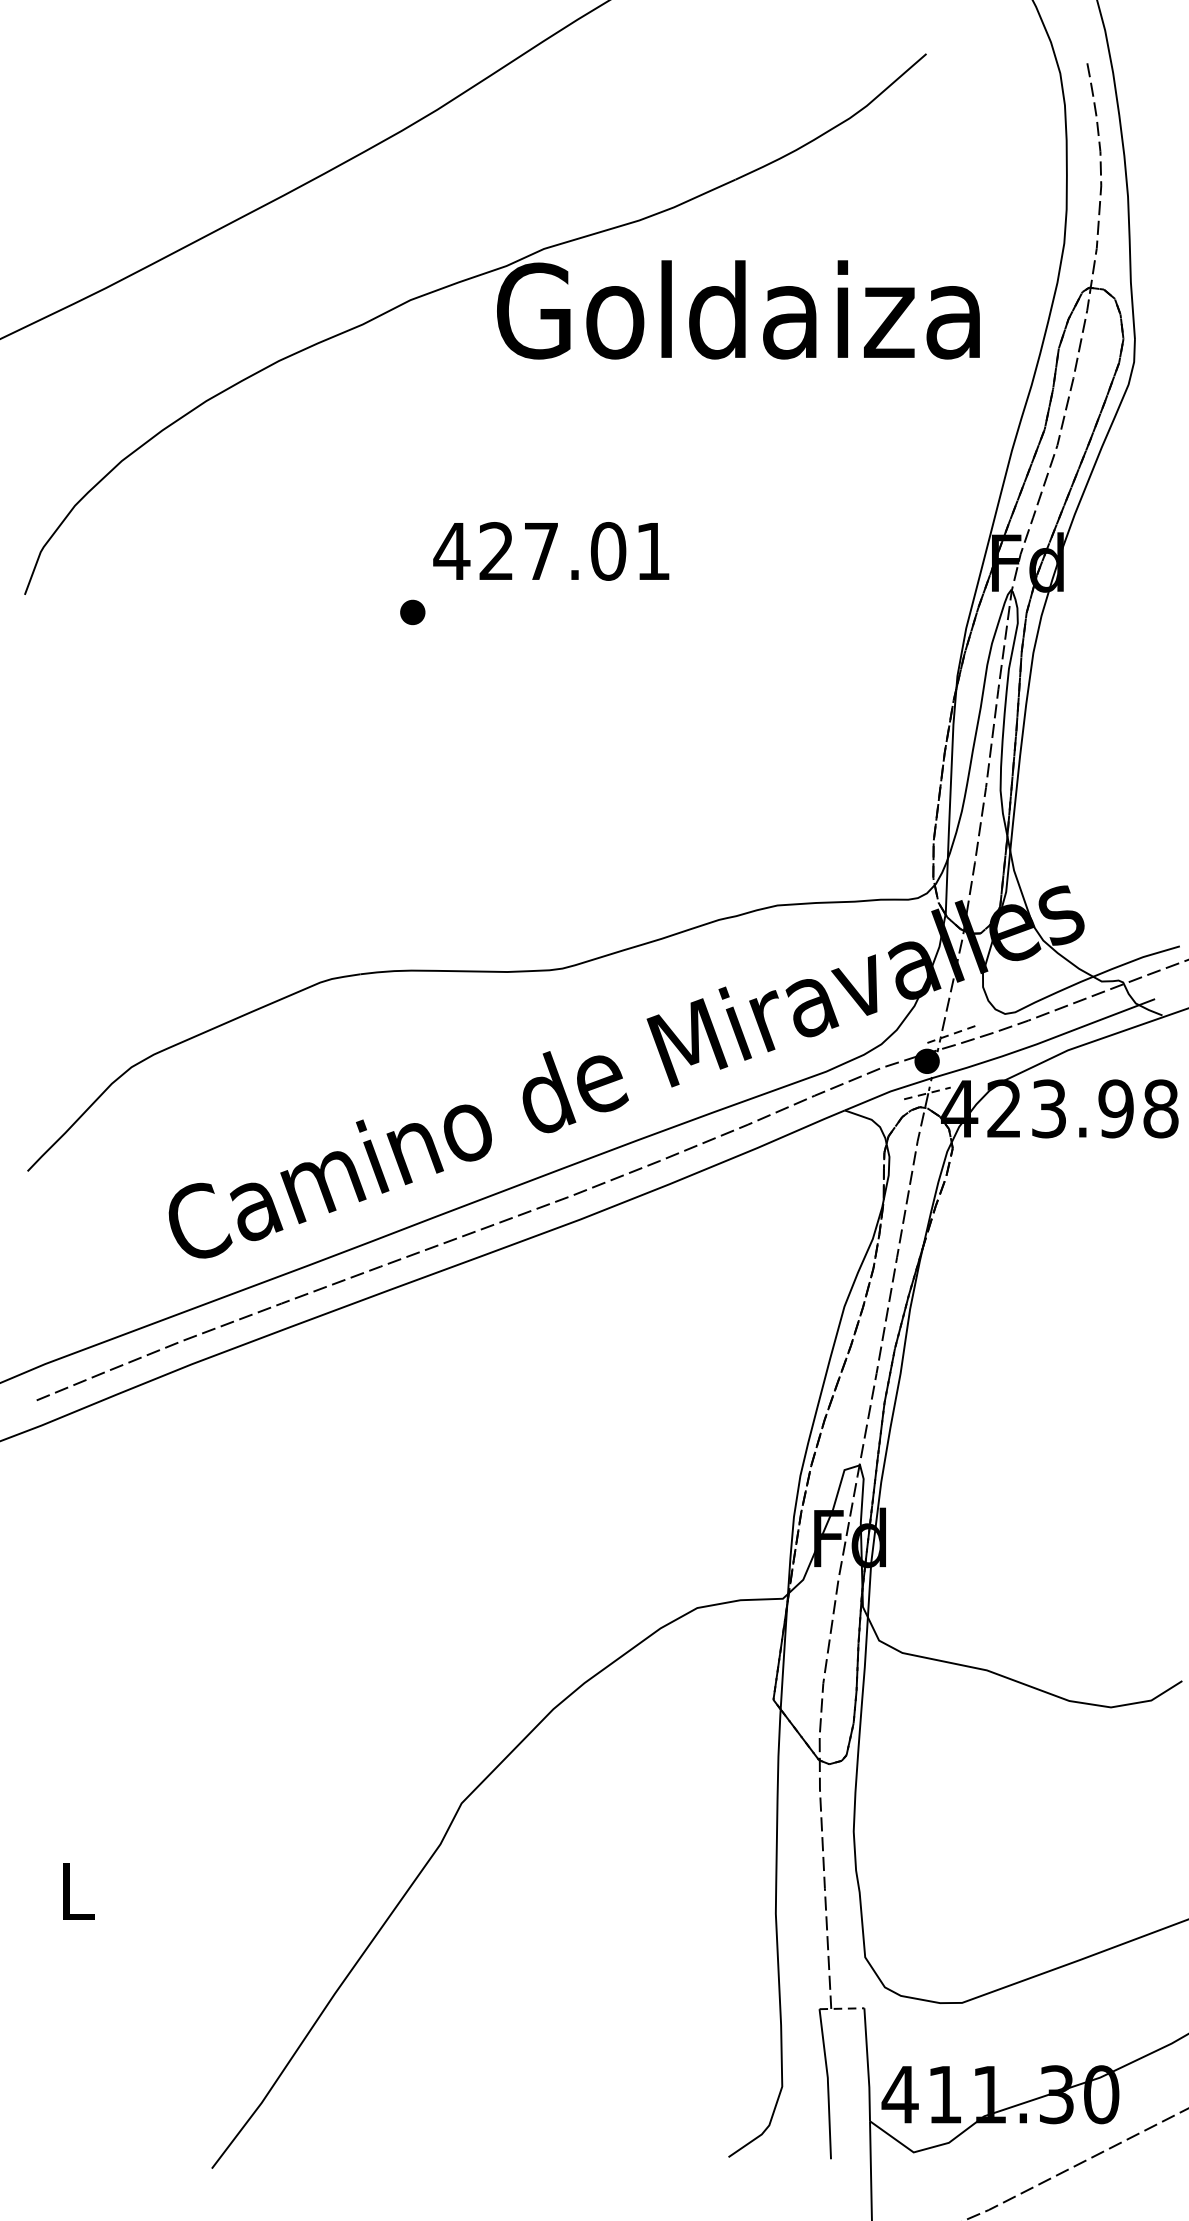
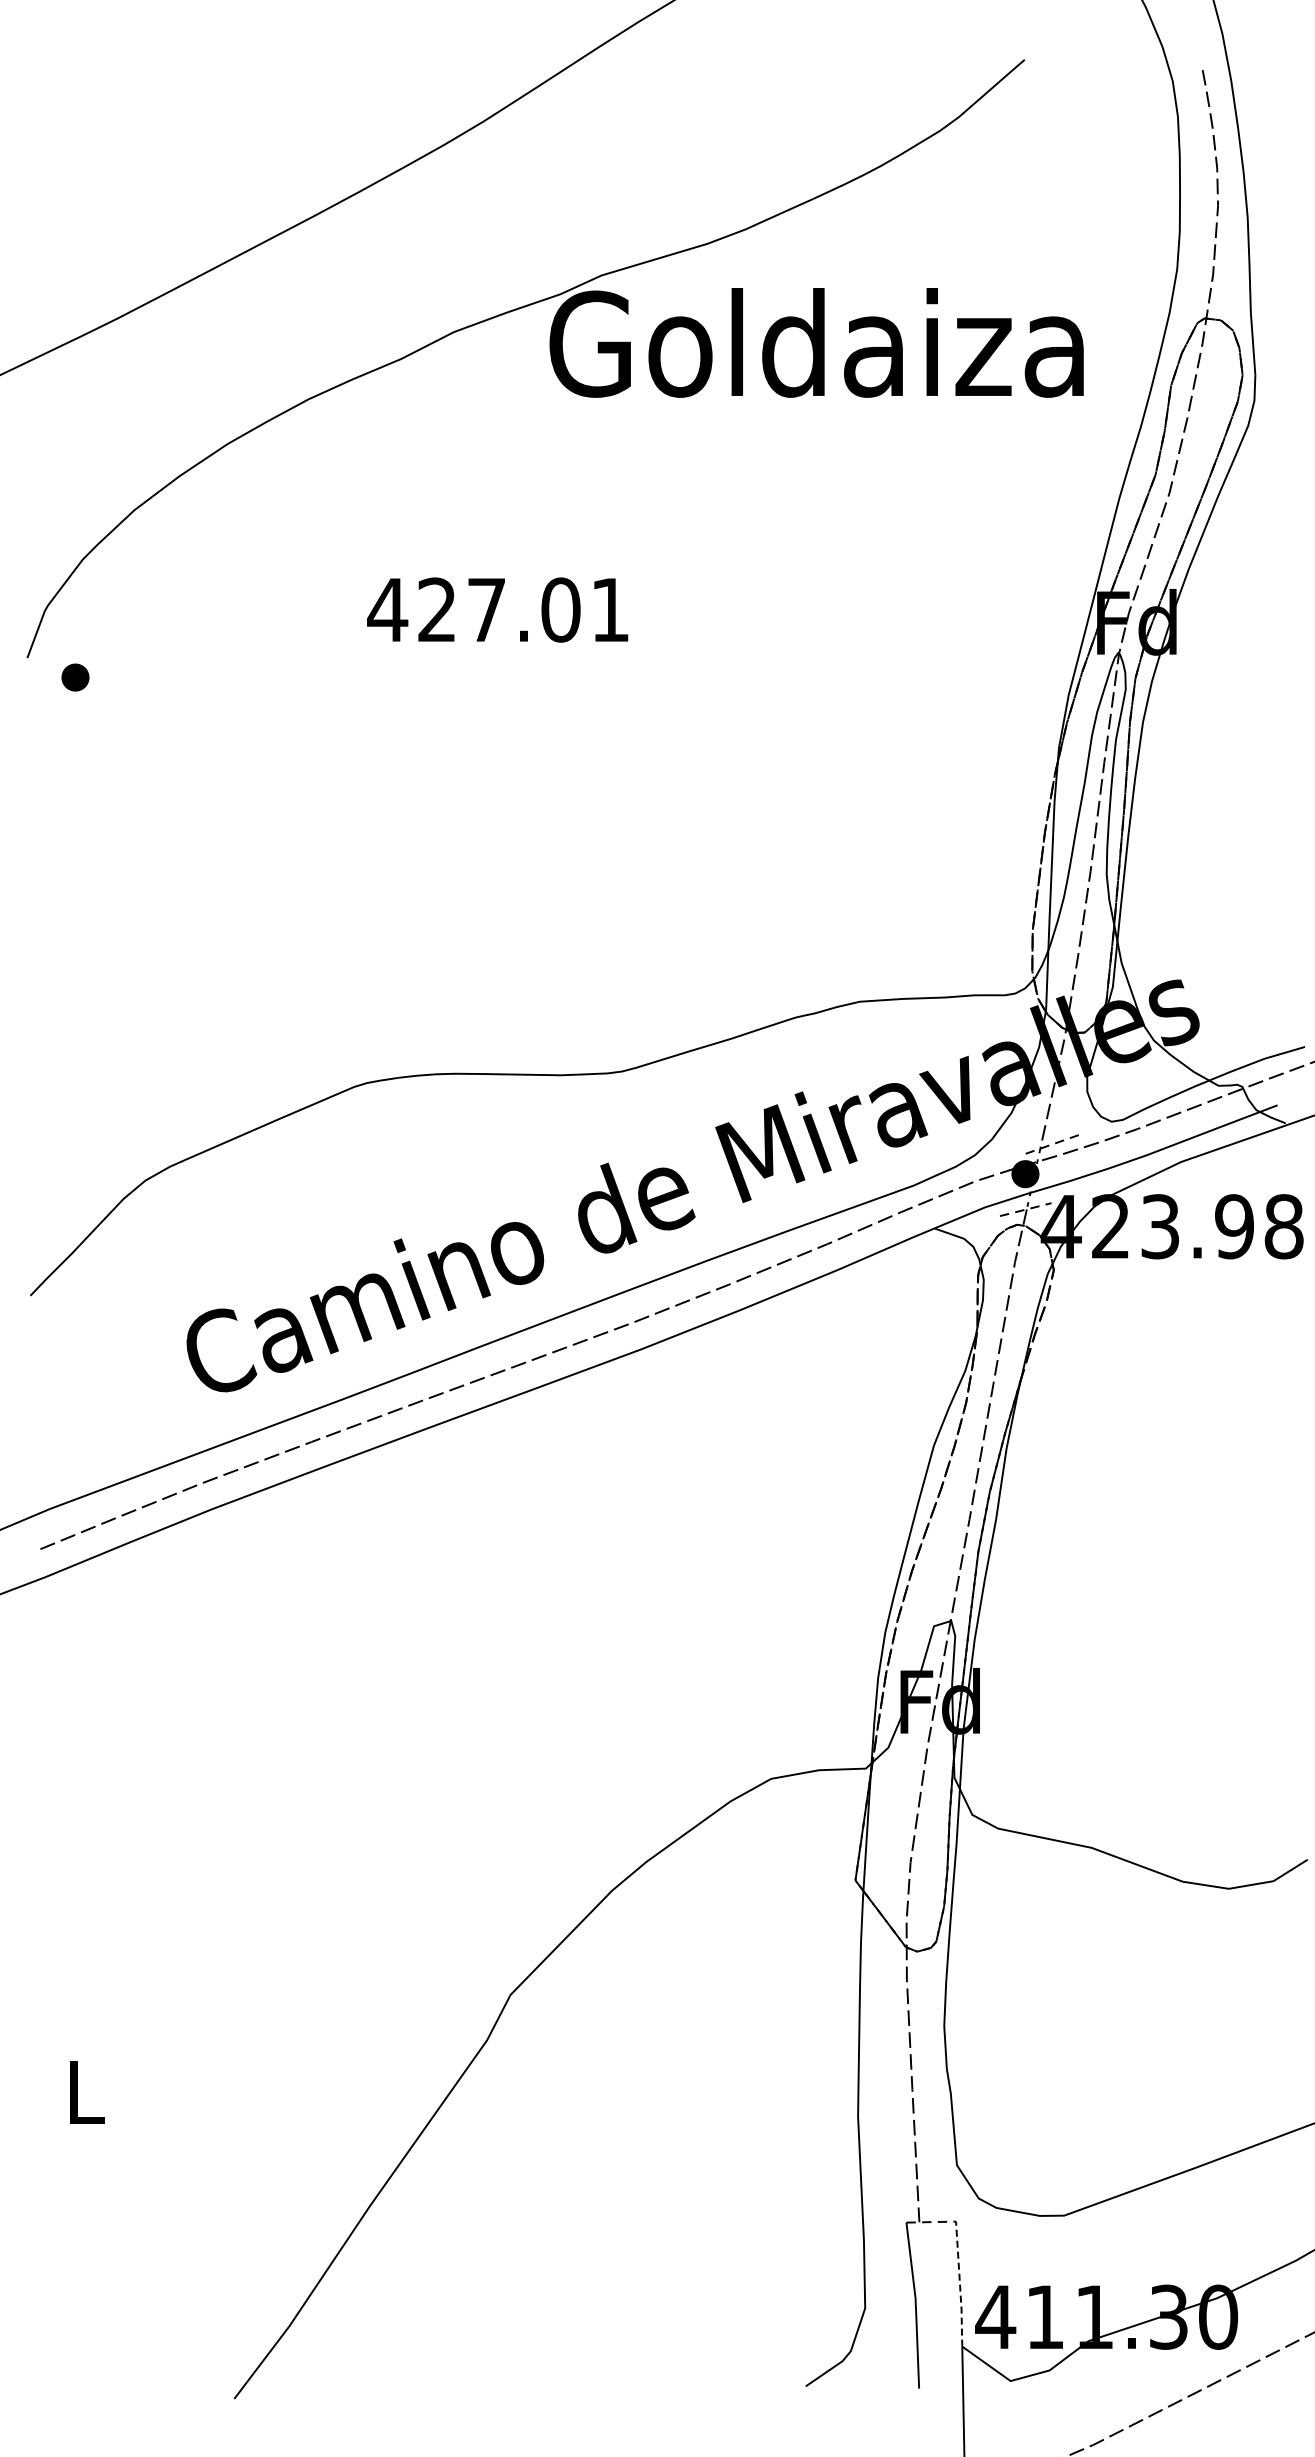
text: (551, 550) -> (497, 609), moved
part: (412, 612) -> (75, 677), moved
line: (867, 2065) -> (959, 2284), solid -> dashed

